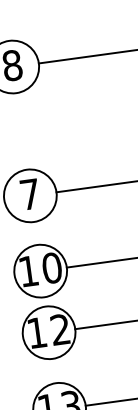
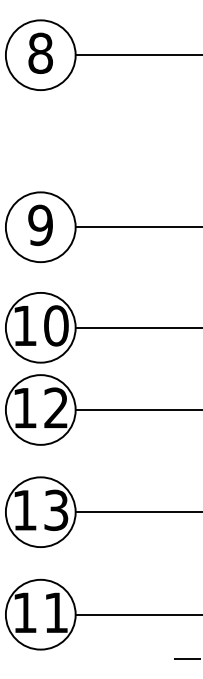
text: (29, 194) -> (40, 225), 7 -> 9

